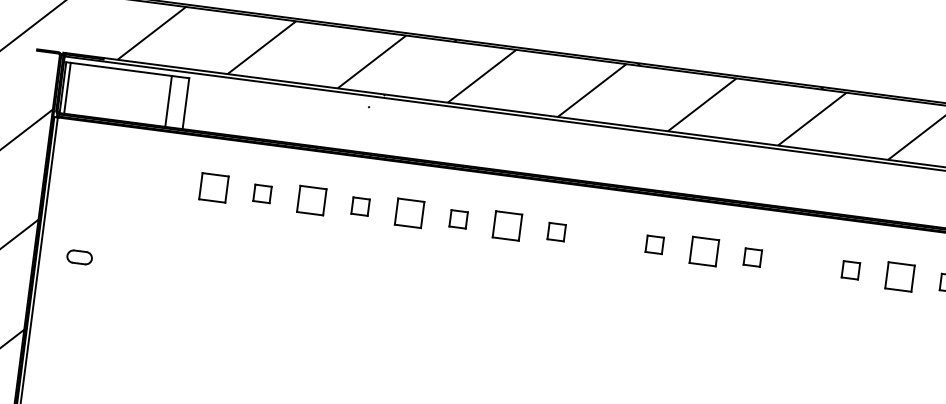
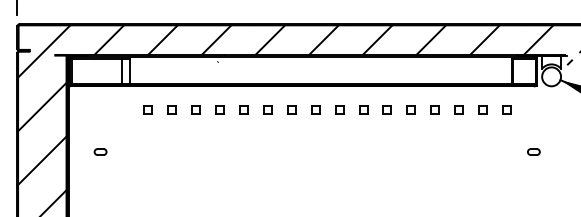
part: (211, 185) -> (147, 109), size x0.62
part: (310, 198) -> (195, 109), size x0.62
part: (408, 211) -> (243, 109), size x0.62
part: (507, 224) -> (291, 109), size x0.62
part: (605, 236) -> (339, 109), added
part: (702, 249) -> (386, 109), size x0.62
part: (79, 256) -> (100, 151), moved
part: (800, 262) -> (434, 109), added
part: (898, 275) -> (482, 109), size x0.62

